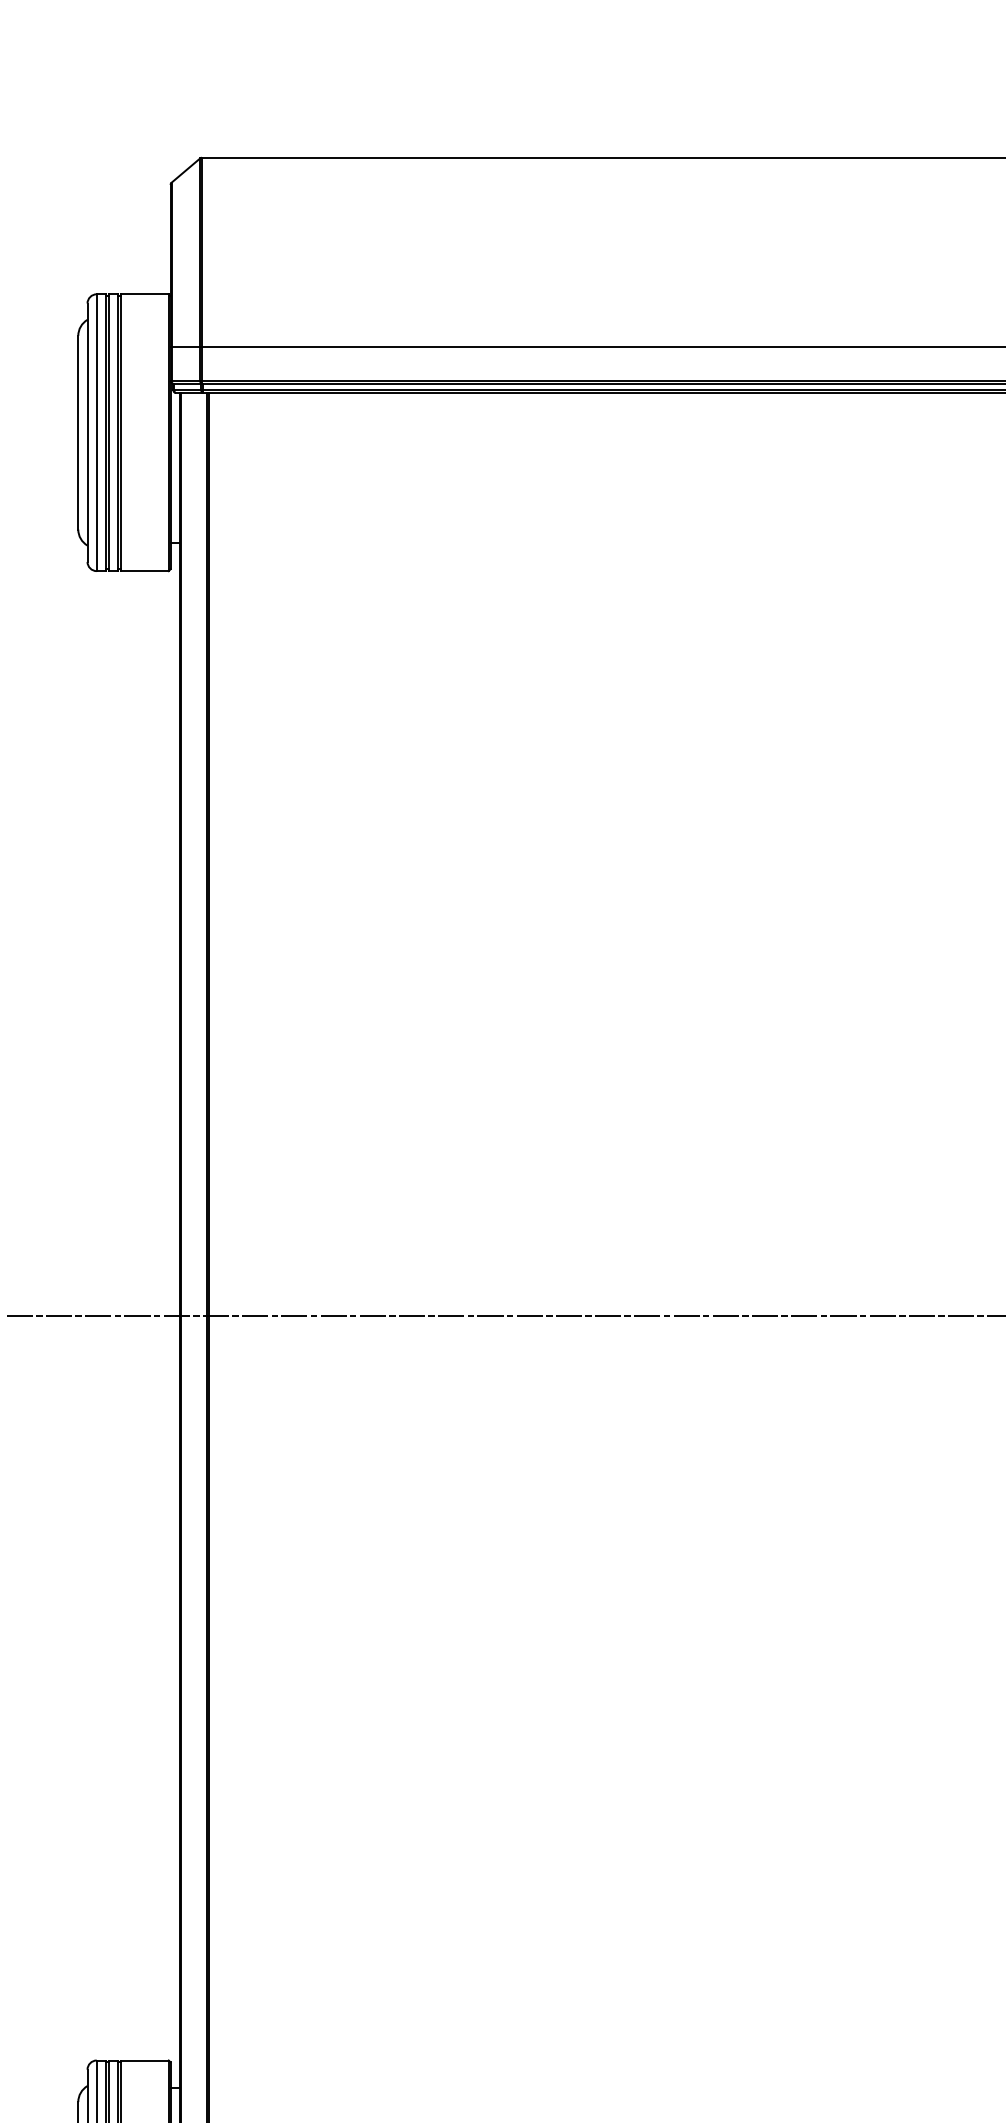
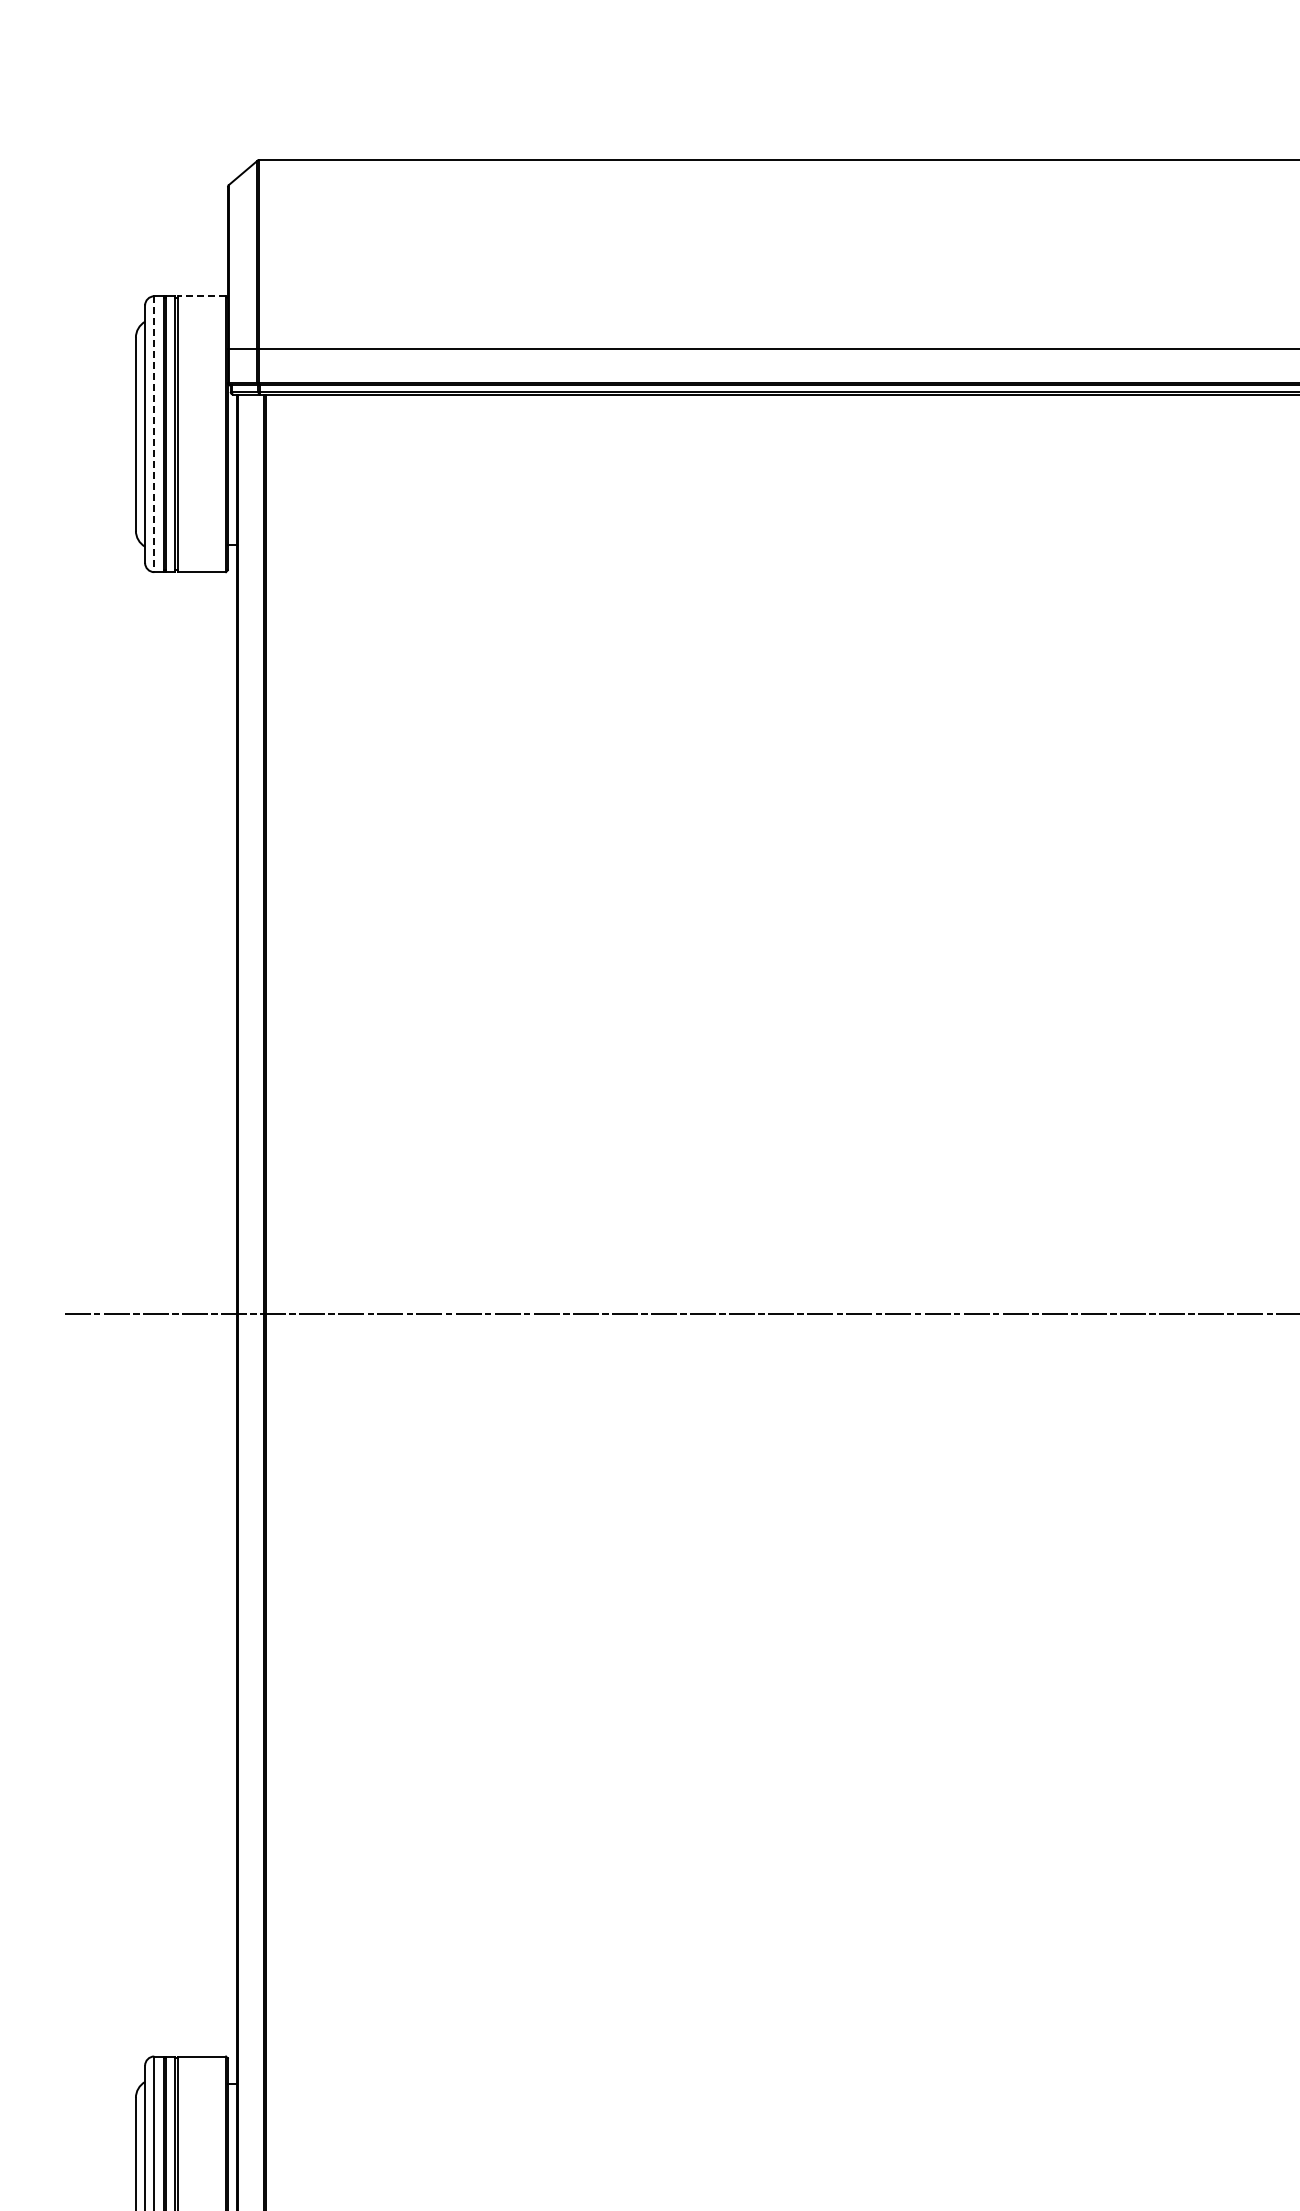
line: (145, 294) -> (202, 296), solid -> dashed
line: (96, 432) -> (154, 434), solid -> dashed

